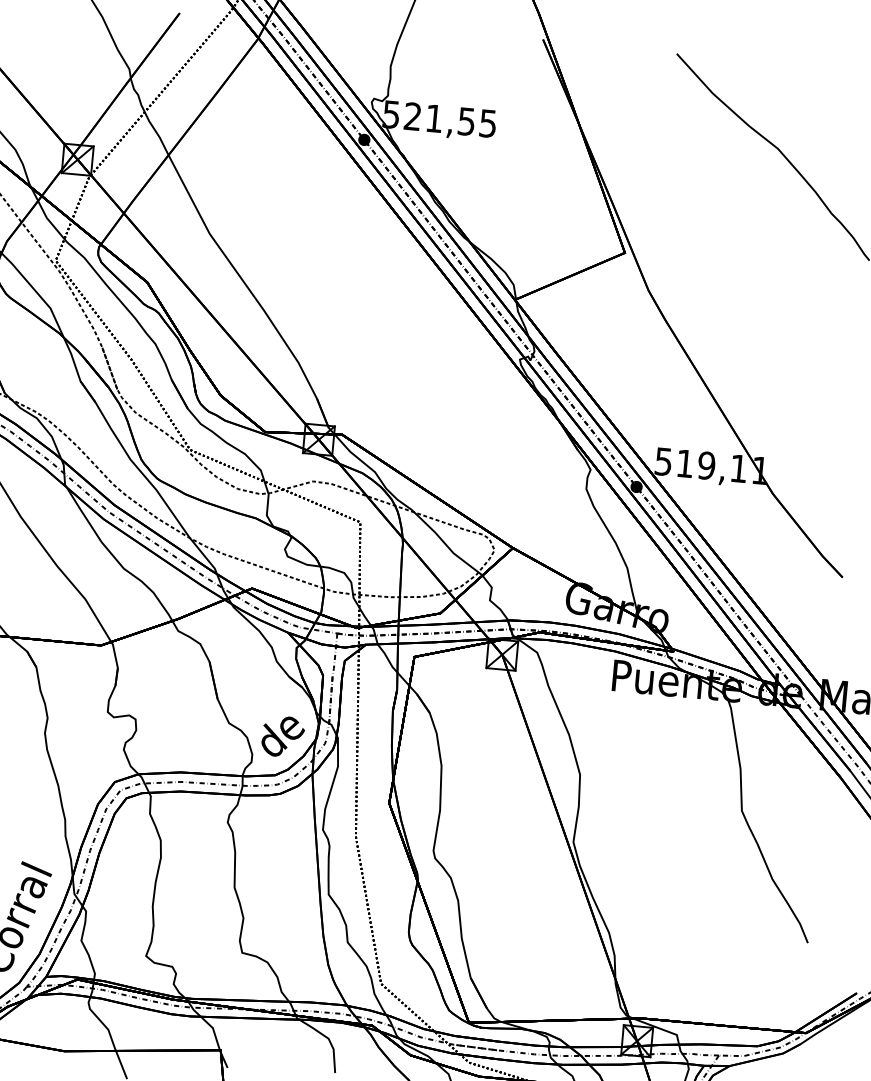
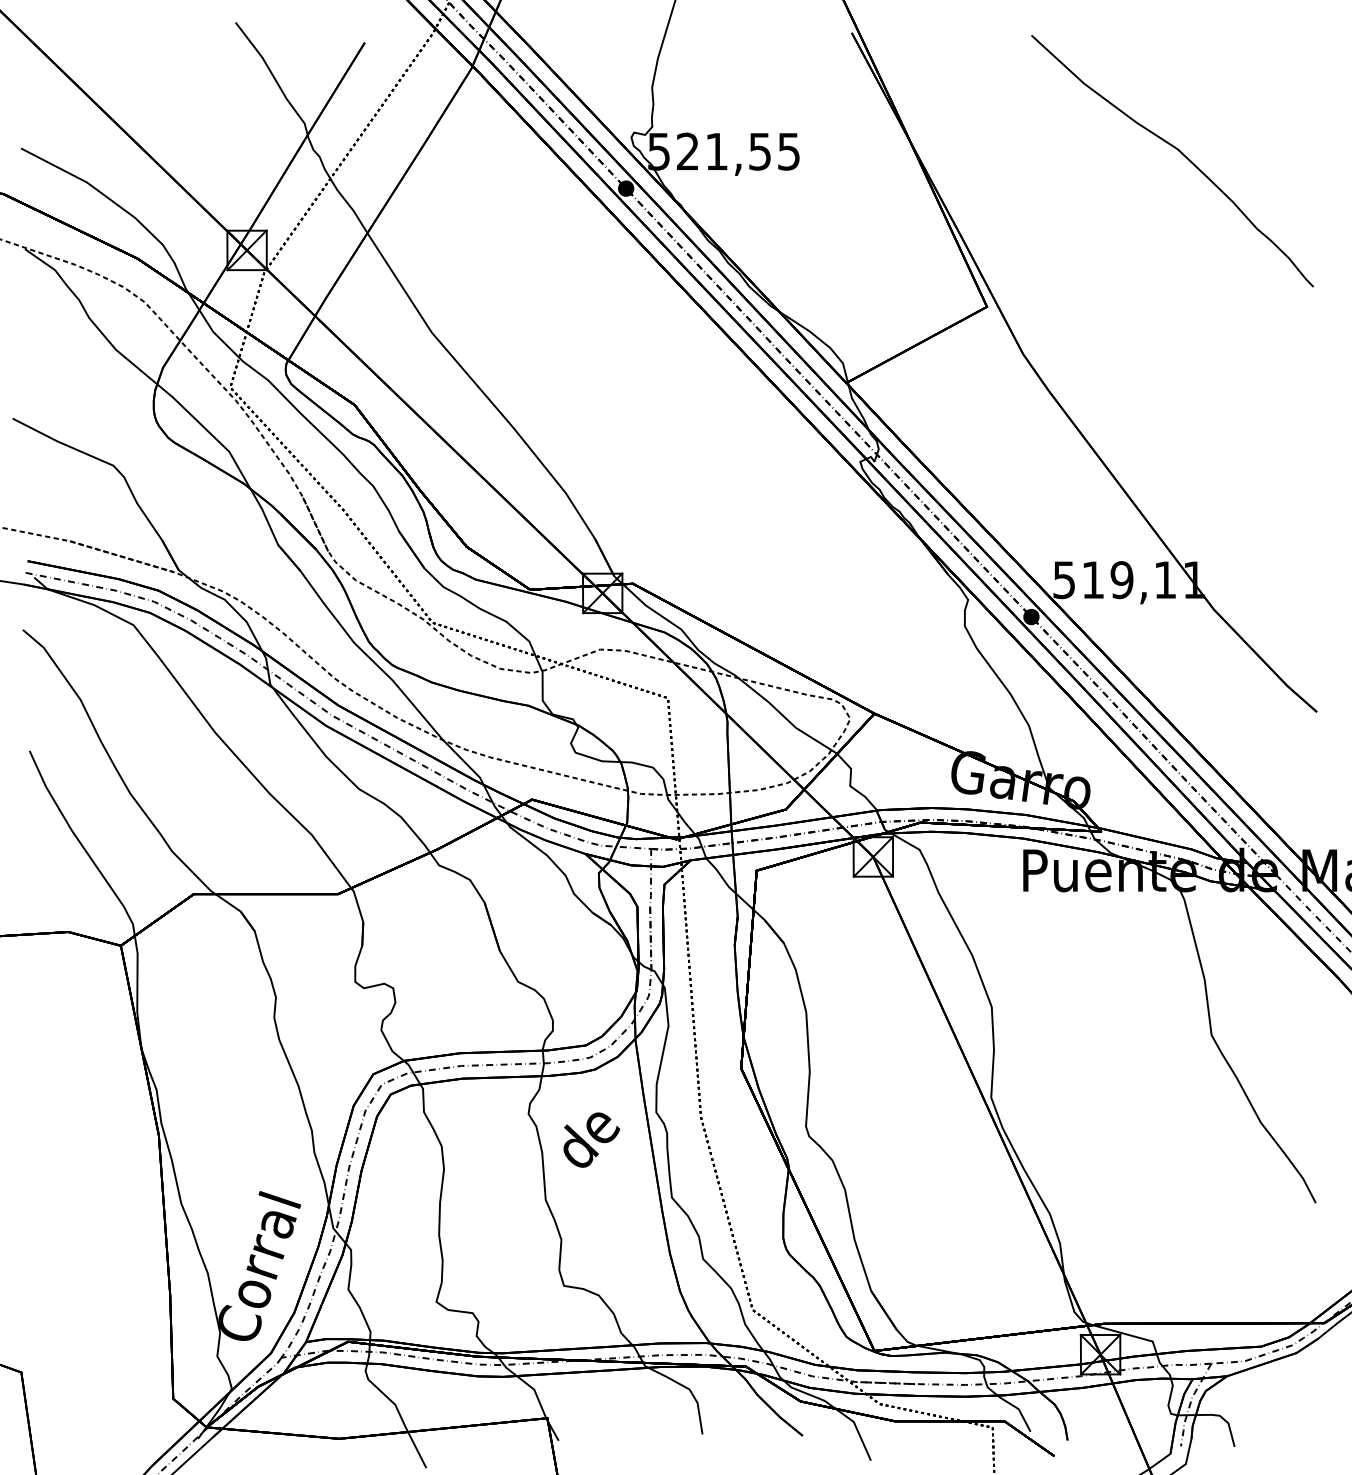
text: (282, 736) -> (591, 1139), moved

